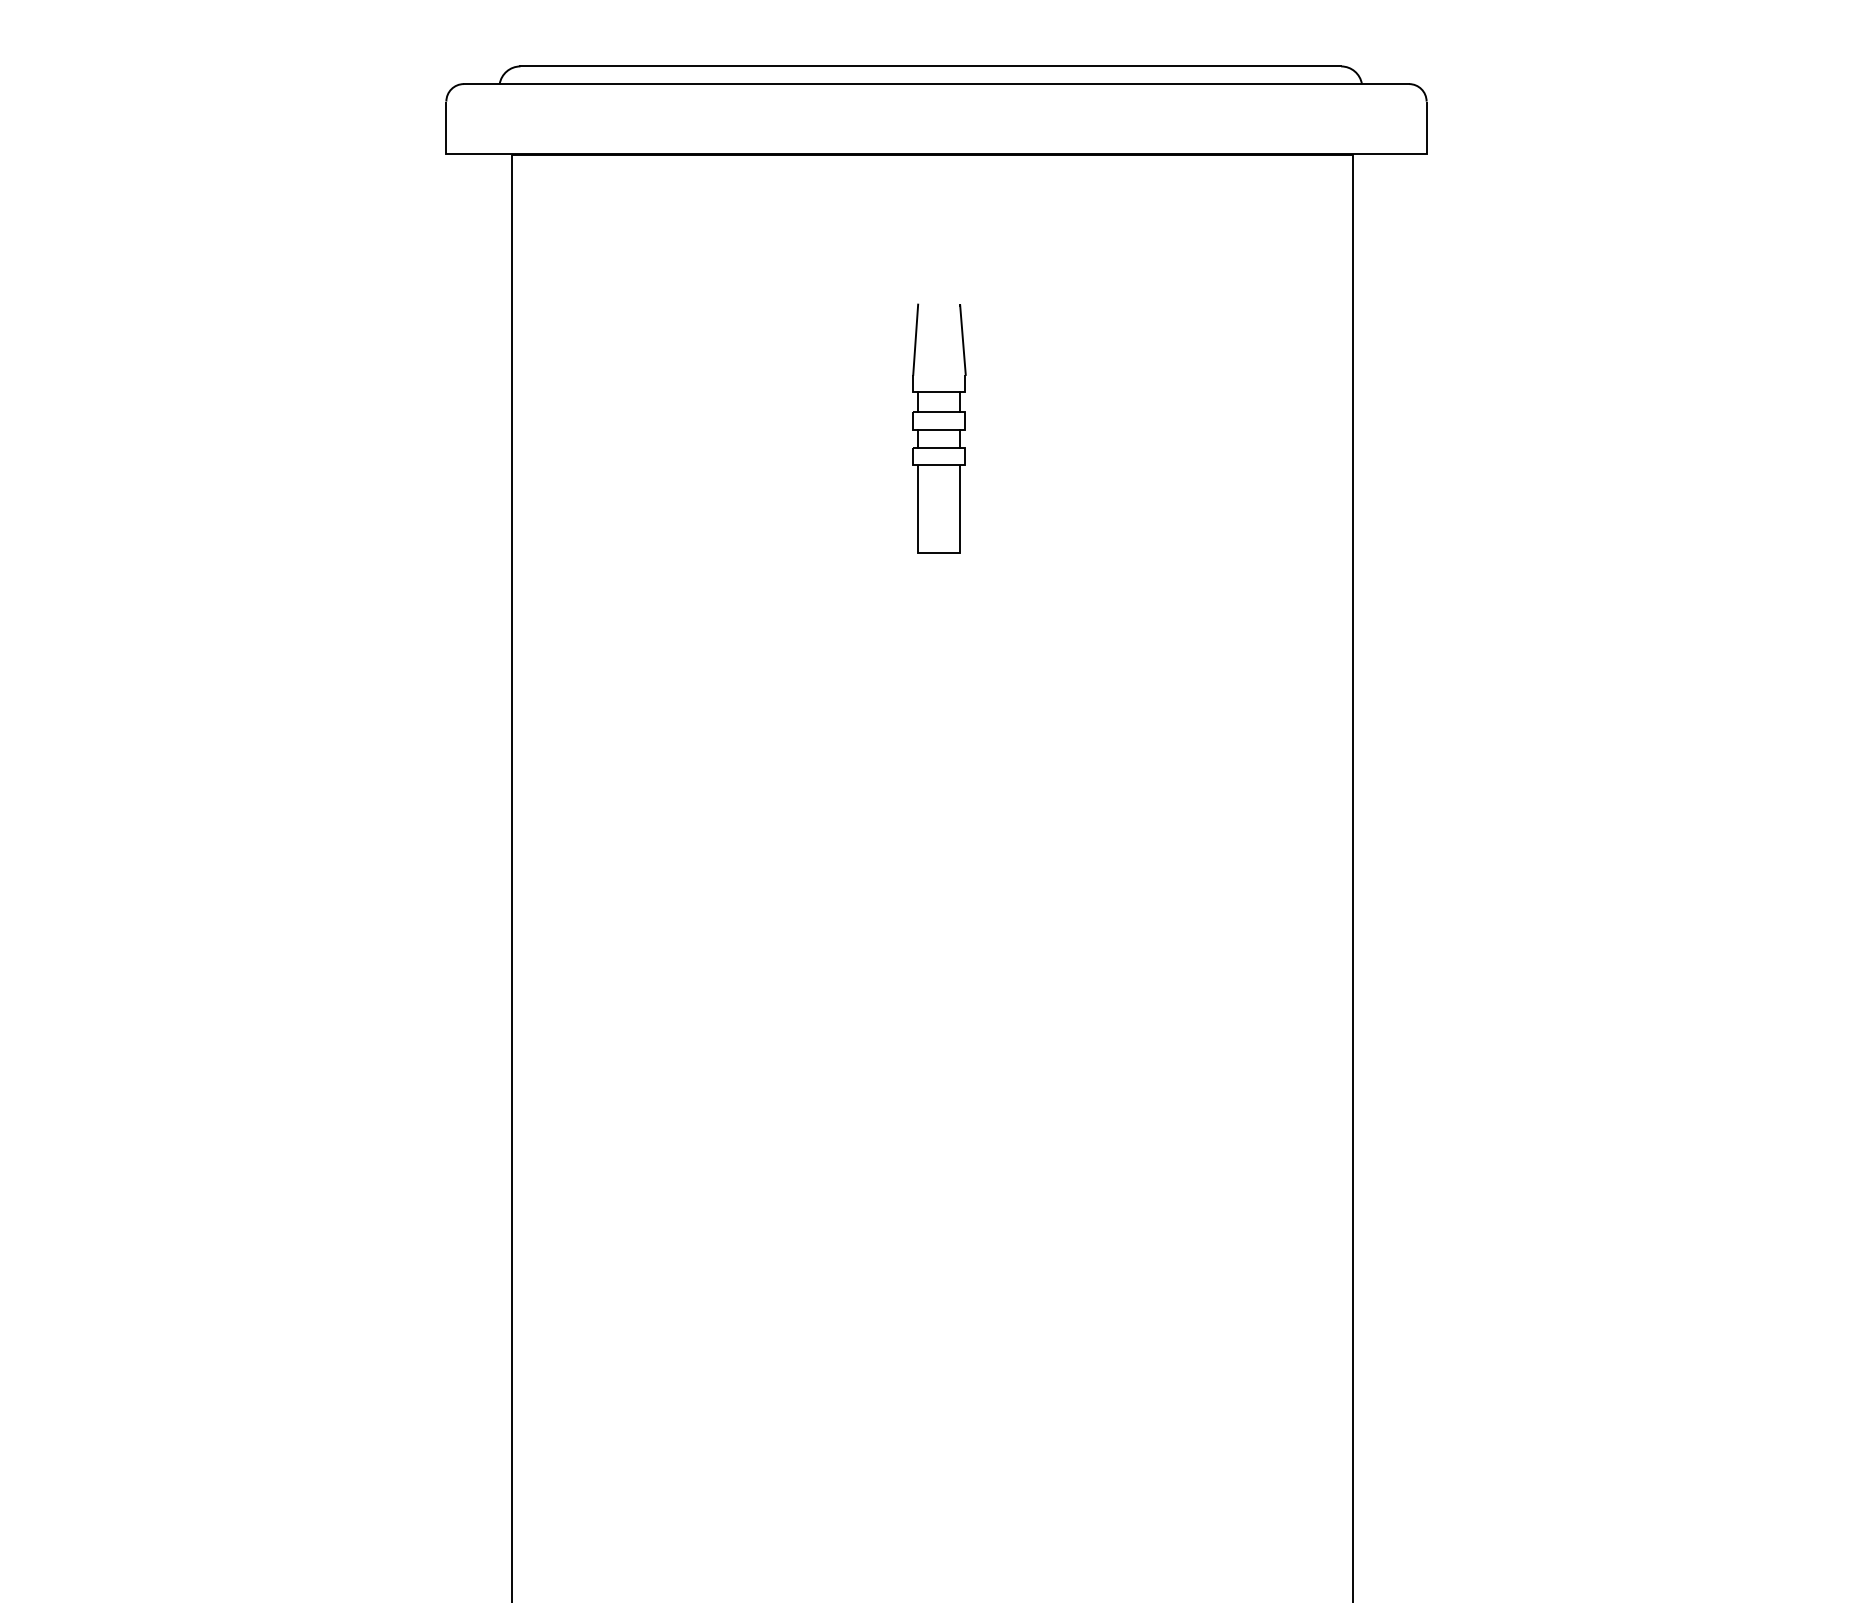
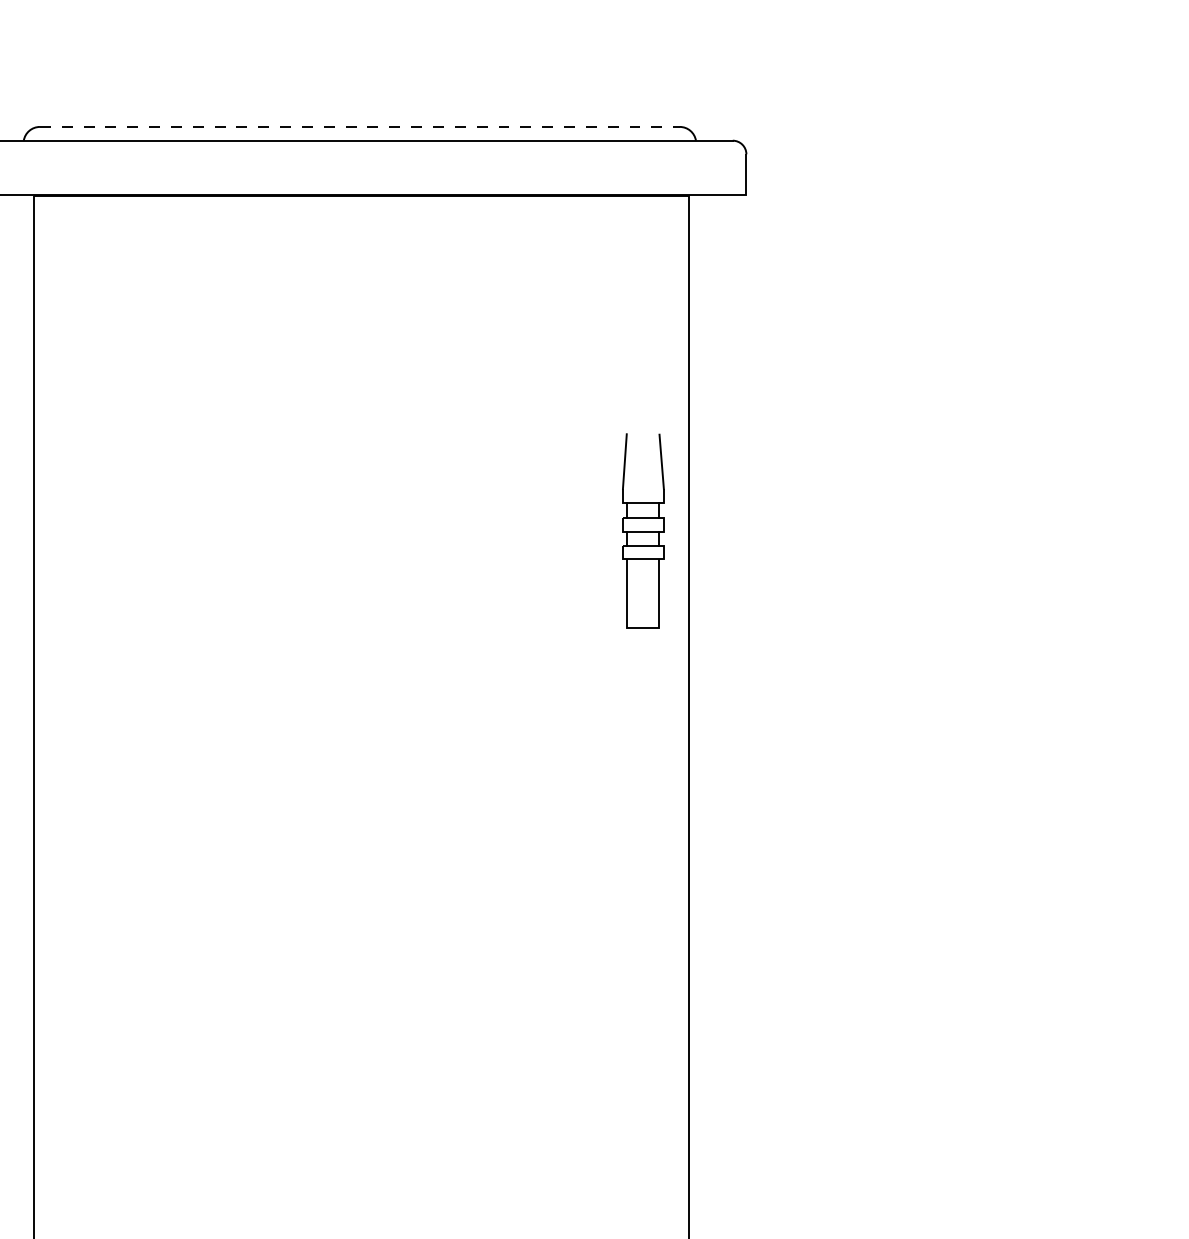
line: (931, 66) -> (360, 126), solid -> dashed
part: (939, 428) -> (643, 530), moved

